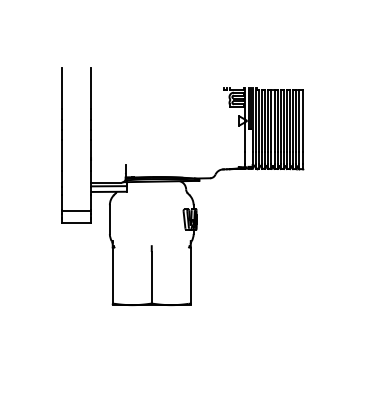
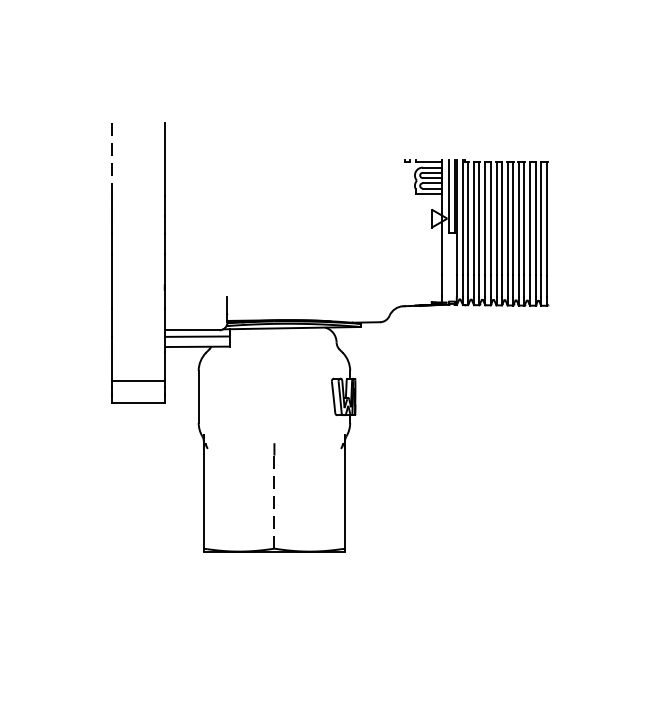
line: (62, 88) -> (113, 159), solid -> dashed
line: (151, 277) -> (273, 501), solid -> dashed

